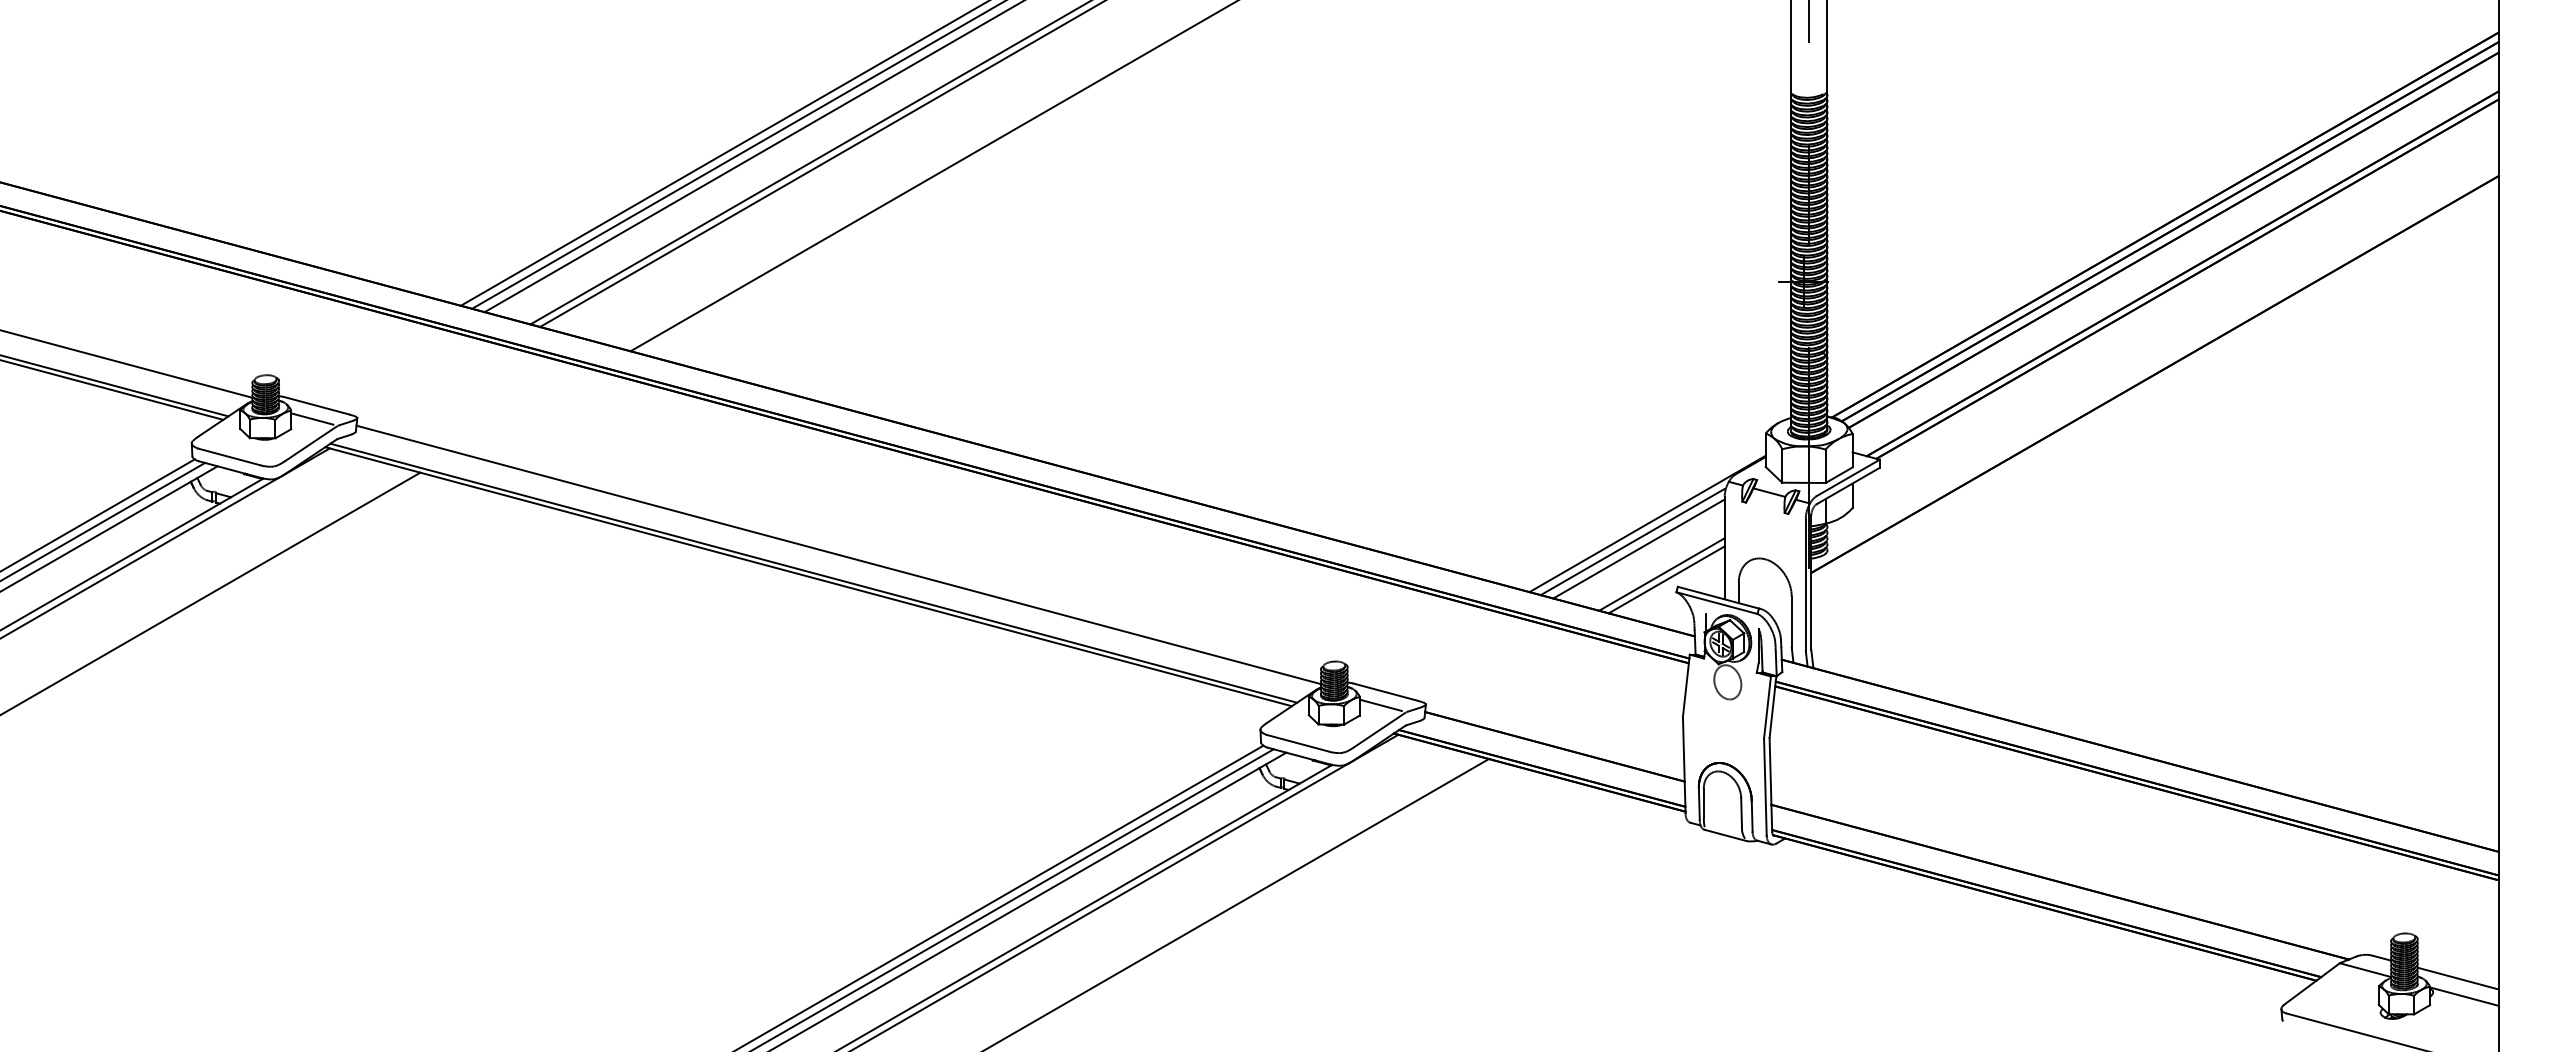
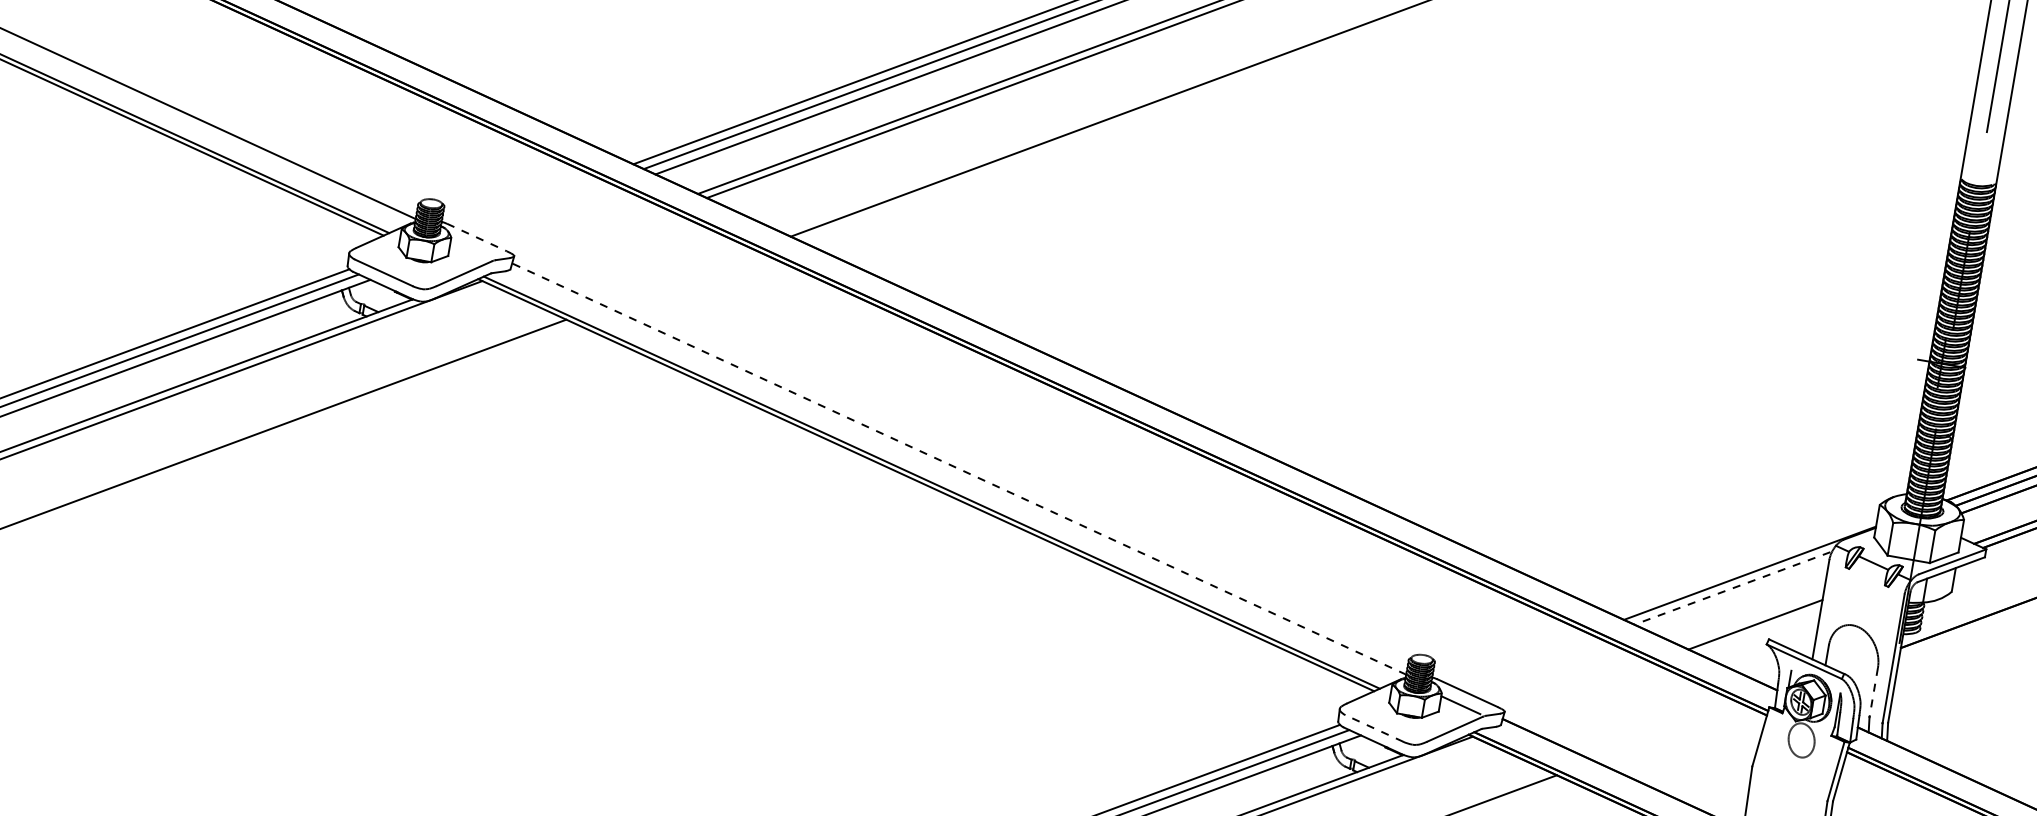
line: (317, 405) -> (477, 237), solid -> dashed
line: (312, 418) -> (470, 249), removed
line: (1632, 542) -> (1732, 588), solid -> dashed
line: (1638, 548) -> (1737, 595), removed
line: (838, 554) -> (958, 468), solid -> dashed
line: (1666, 579) -> (1759, 630), removed
line: (1791, 622) -> (1873, 692), solid -> dashed
line: (1297, 743) -> (1373, 728), solid -> dashed

